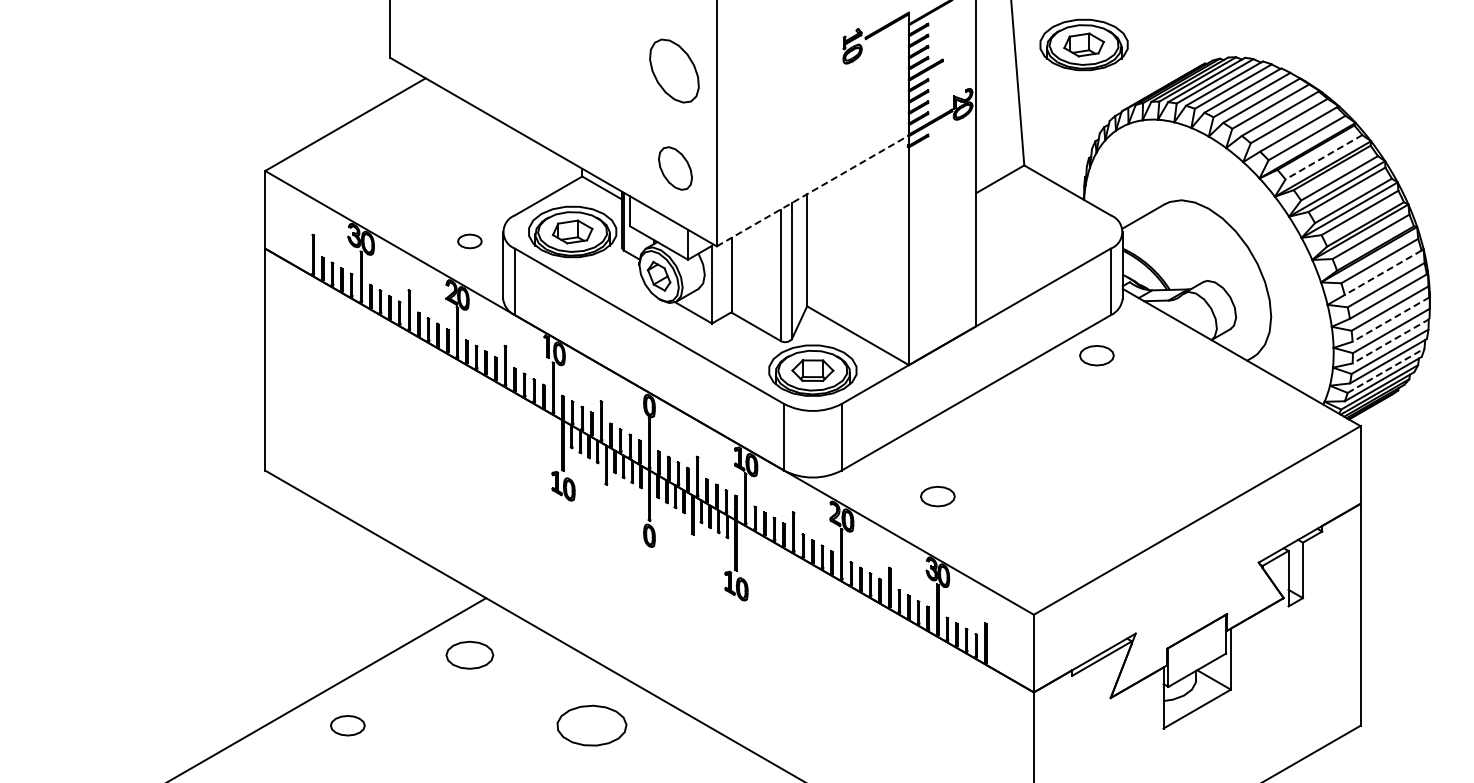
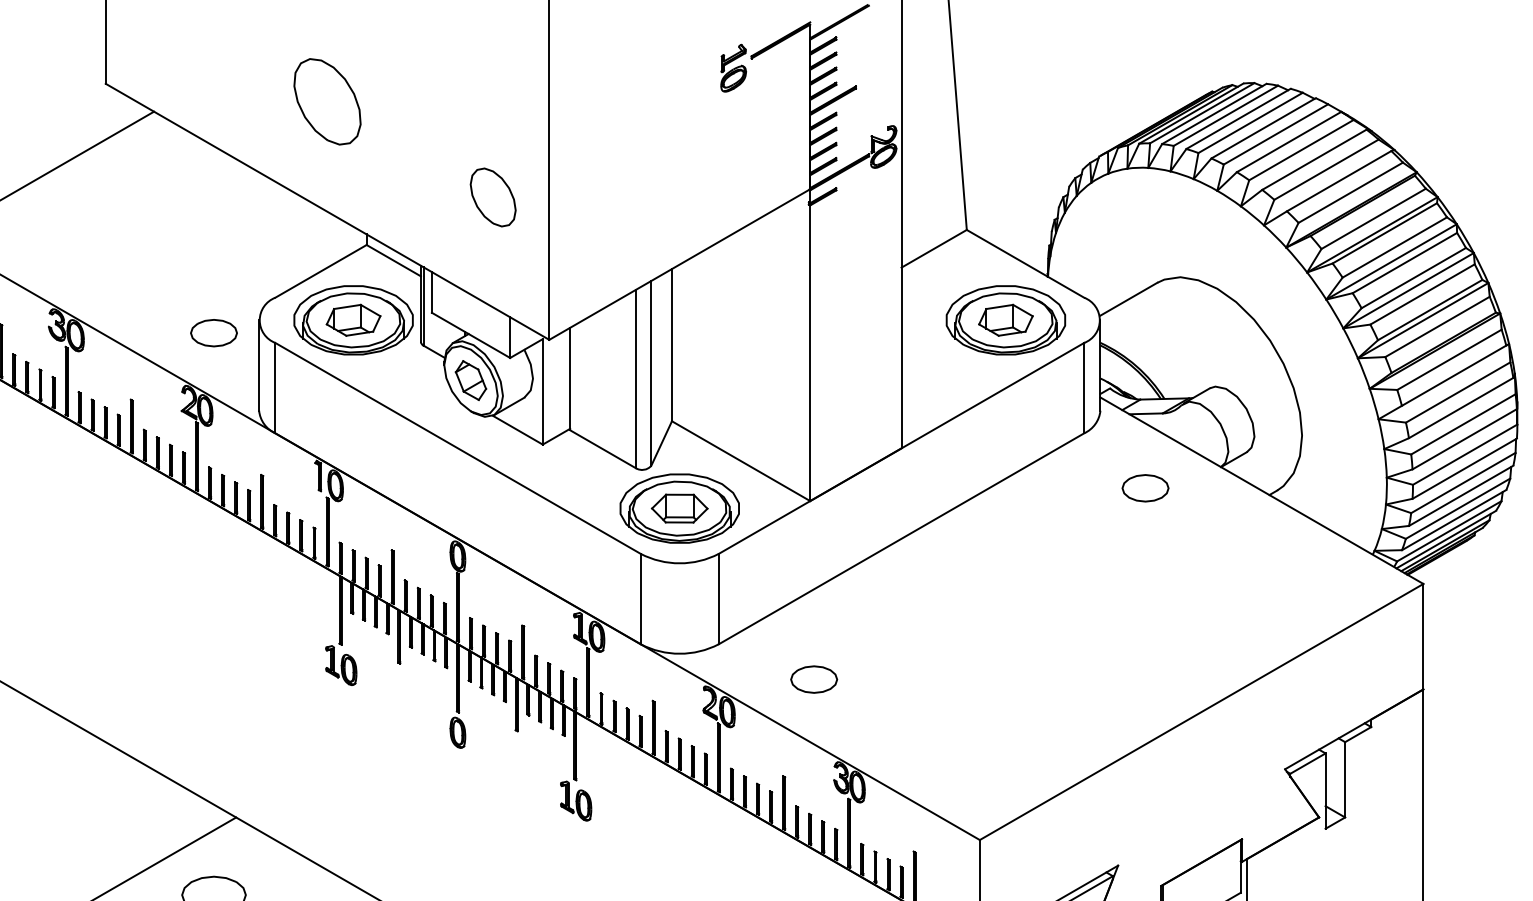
part: (1083, 44) -> (1005, 319), moved
part: (674, 70) -> (327, 101), moved
line: (1323, 157) -> (1373, 219), dashed -> solid
part: (675, 168) -> (493, 197), moved
line: (812, 190) -> (679, 263), dashed -> solid
part: (469, 241) -> (213, 333), size x1.43
line: (1382, 273) -> (1453, 376), dashed -> solid
line: (1390, 319) -> (1464, 439), dashed -> solid
line: (1390, 341) -> (1464, 469), dashed -> solid
part: (1096, 355) -> (1144, 488), moved
line: (1386, 370) -> (1458, 508), dashed -> solid
part: (937, 496) -> (813, 679), moved

